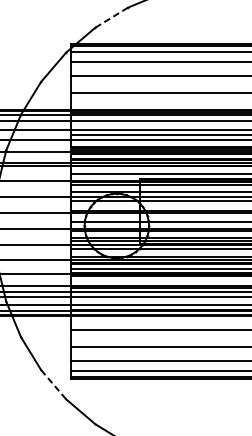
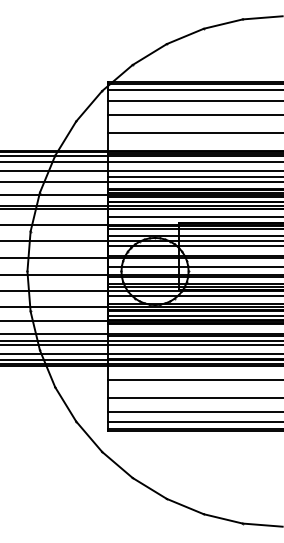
line: (112, 17) -> (150, 54), dashed -> solid
line: (52, 384) -> (88, 436), dashed -> solid

